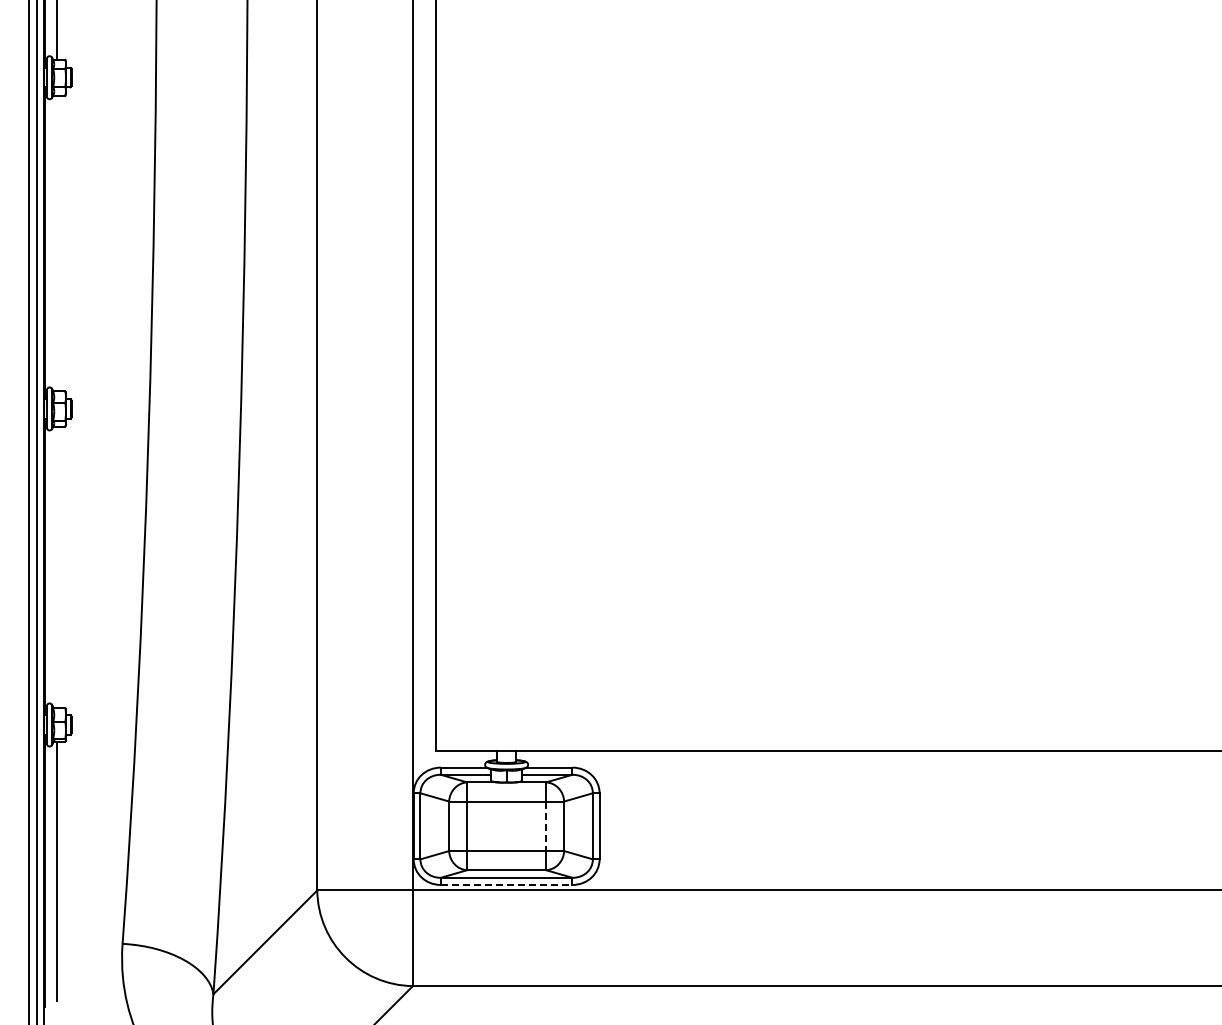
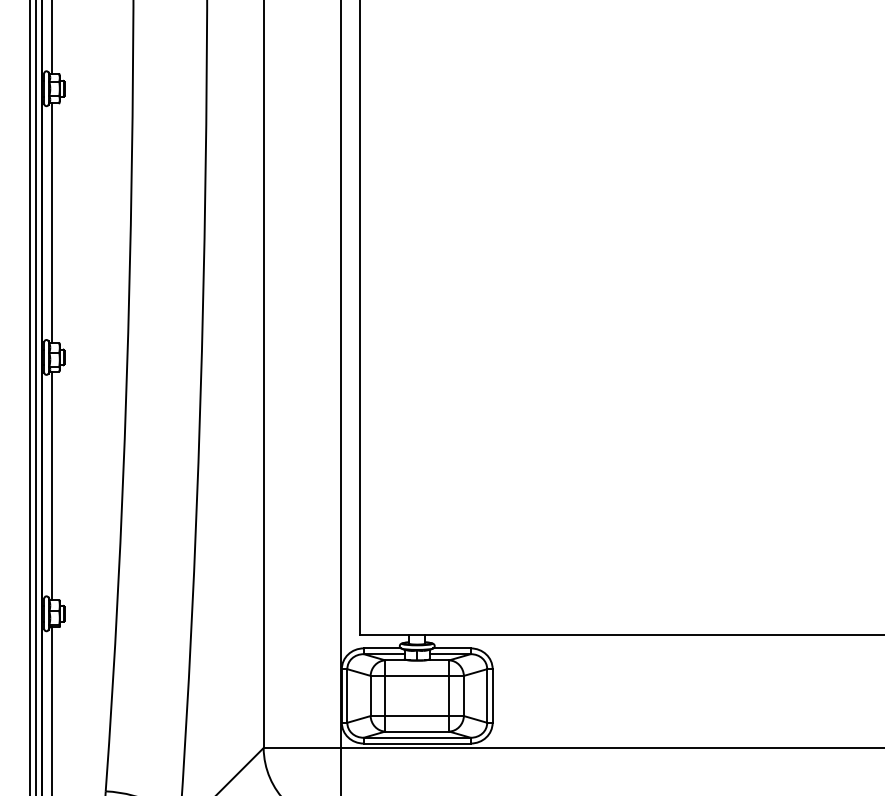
line: (56, 243) -> (52, 223), added
line: (56, 567) -> (52, 486), added
line: (546, 826) -> (449, 696), dashed -> solid
line: (506, 884) -> (417, 743), dashed -> solid

